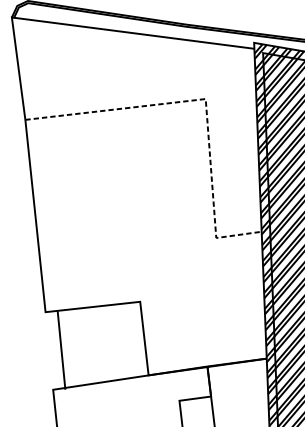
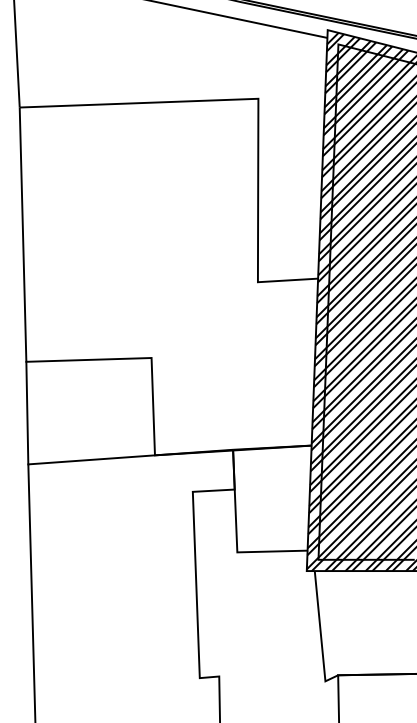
line: (205, 101) -> (258, 101), dashed -> solid
line: (61, 349) -> (27, 412), moved

